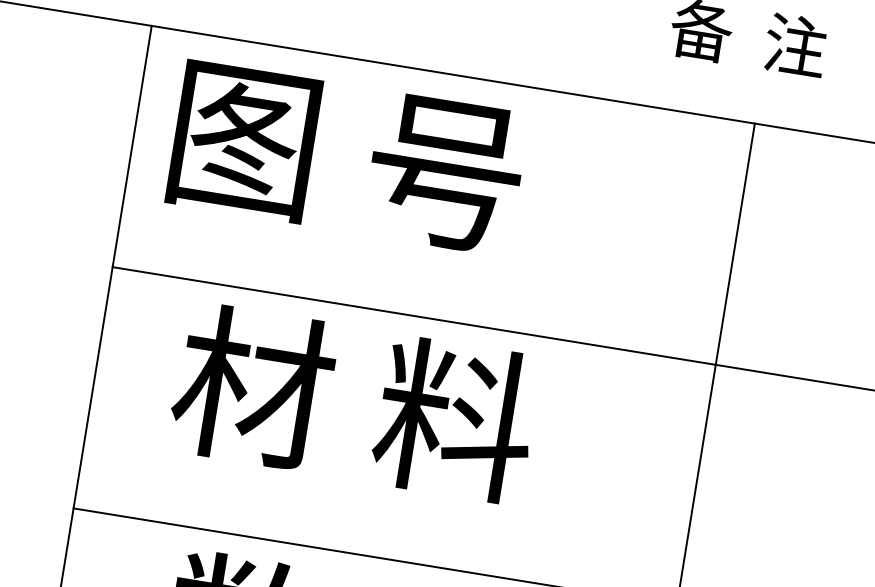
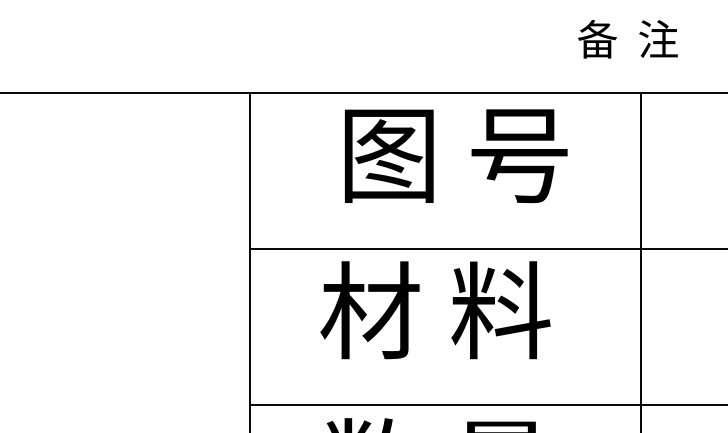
text: (348, 158) -> (456, 156), moved
text: (354, 403) -> (435, 310), moved

